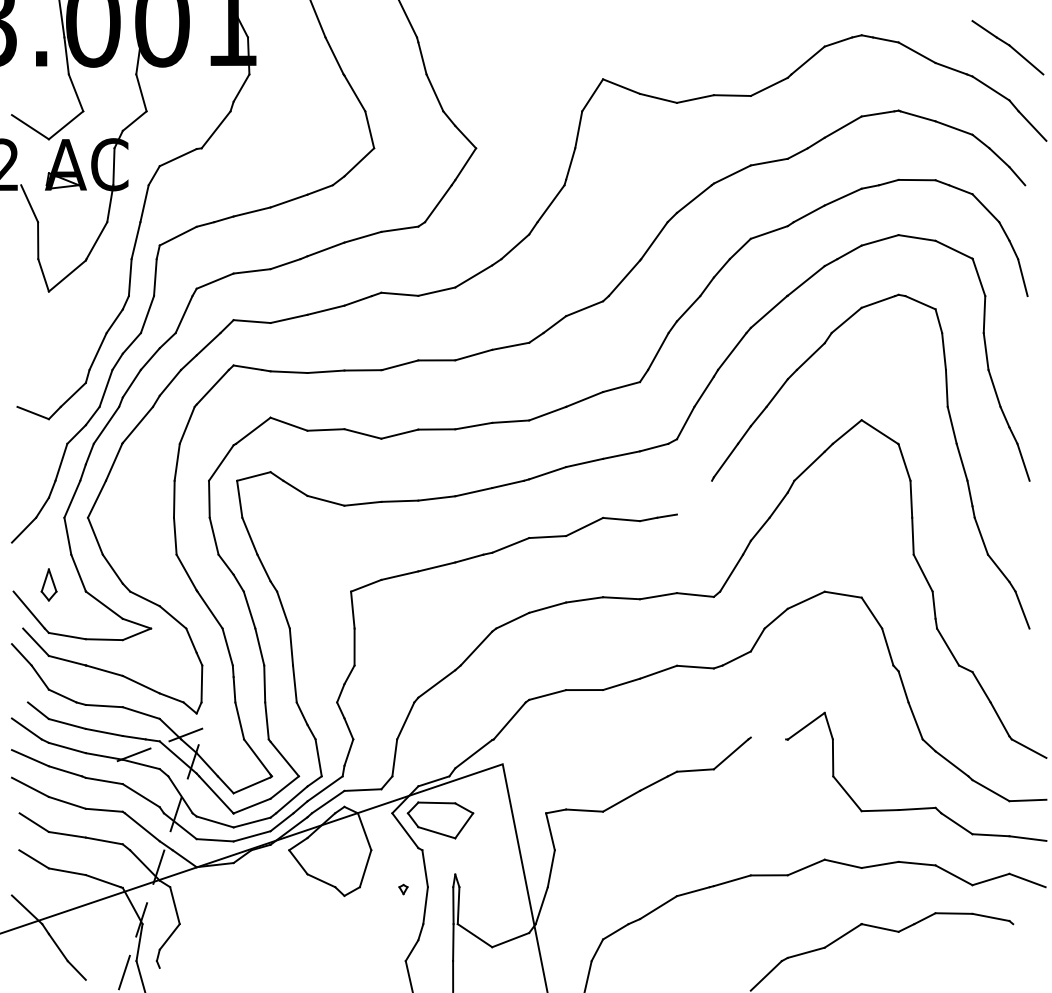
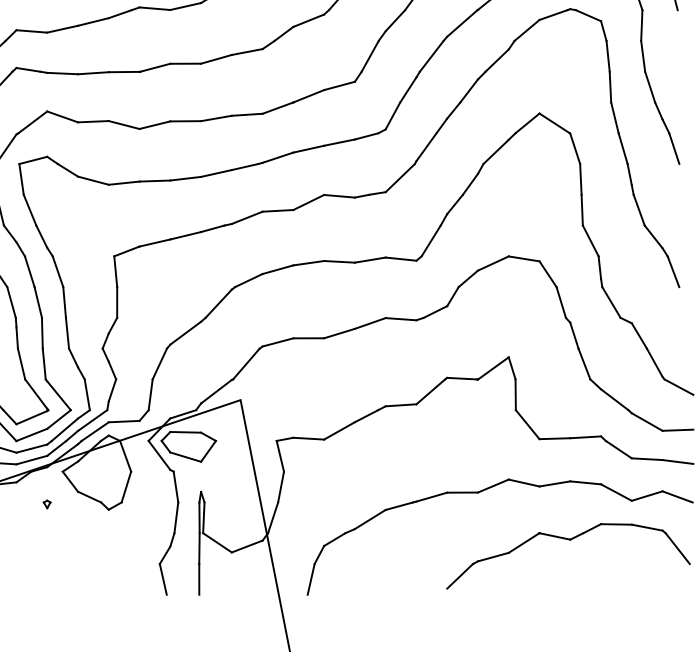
line: (694, 497) -> (400, 177), added
line: (768, 738) -> (461, 378), added
part: (403, 889) -> (47, 504), moved
line: (1027, 942) -> (677, 548), added

